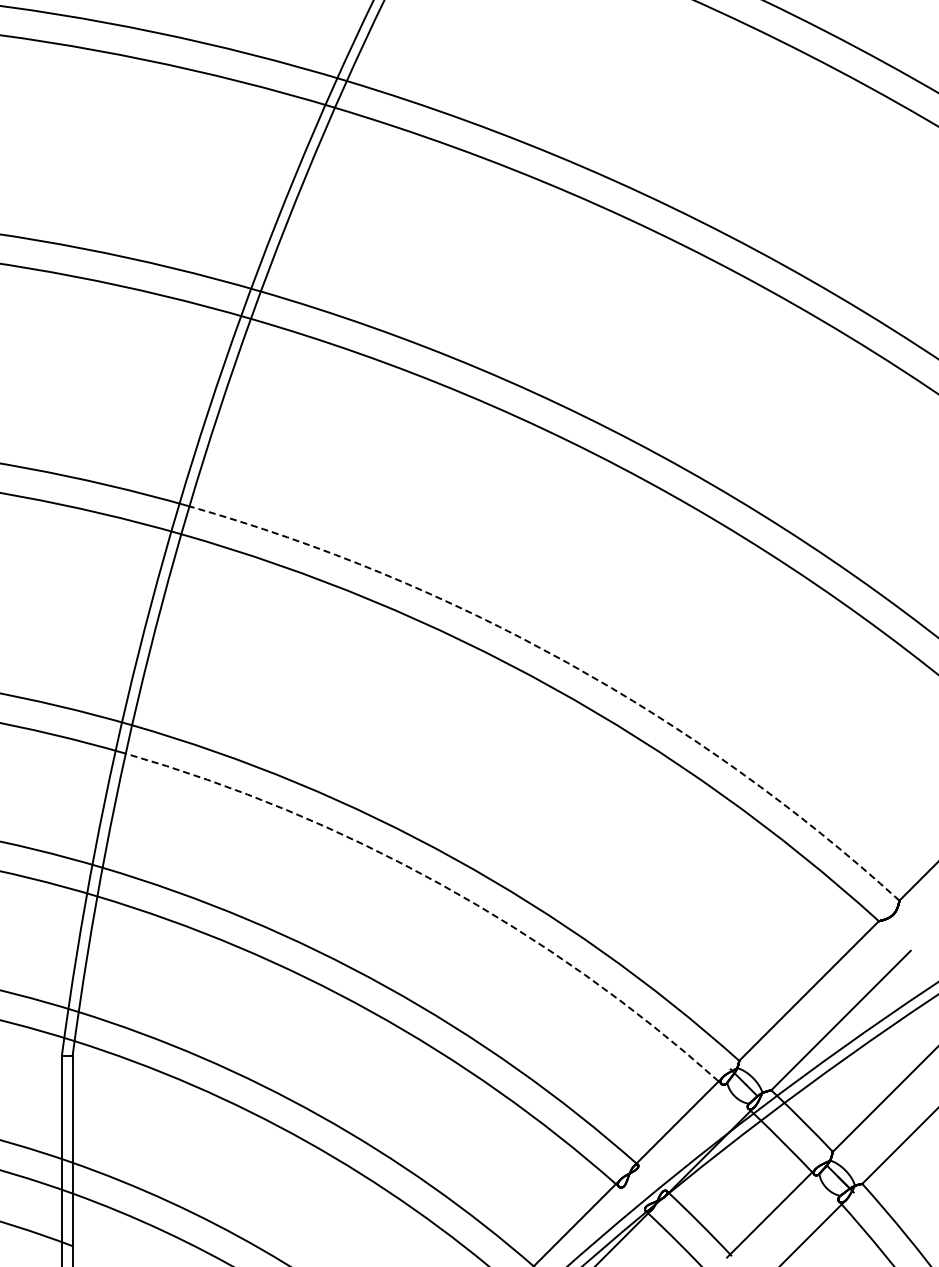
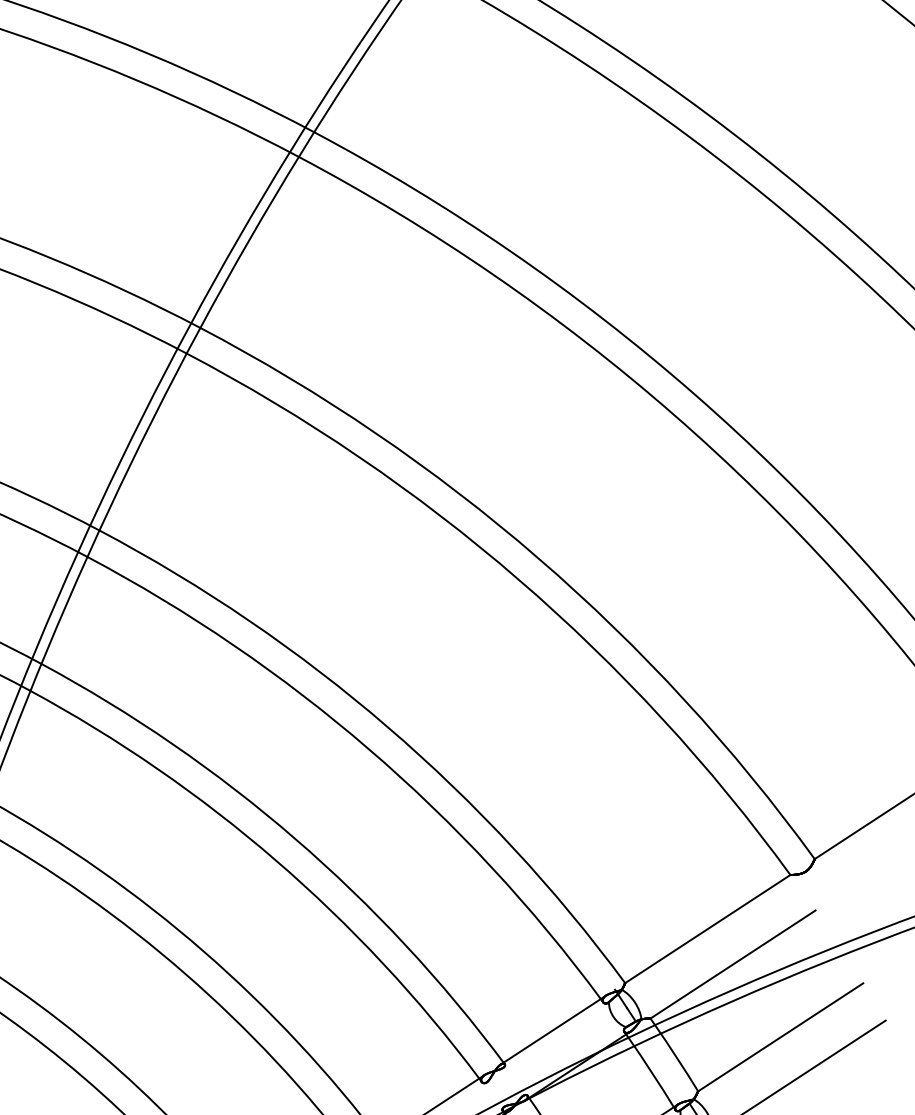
arc: (567, 662) -> (538, 558), dashed -> solid
arc: (440, 884) -> (368, 749), dashed -> solid

